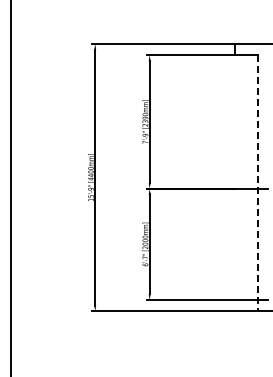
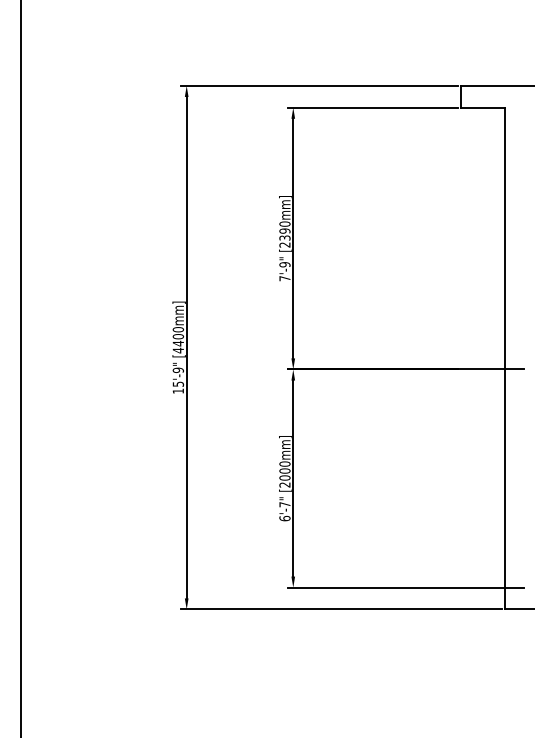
line: (257, 183) -> (504, 359), dashed -> solid

